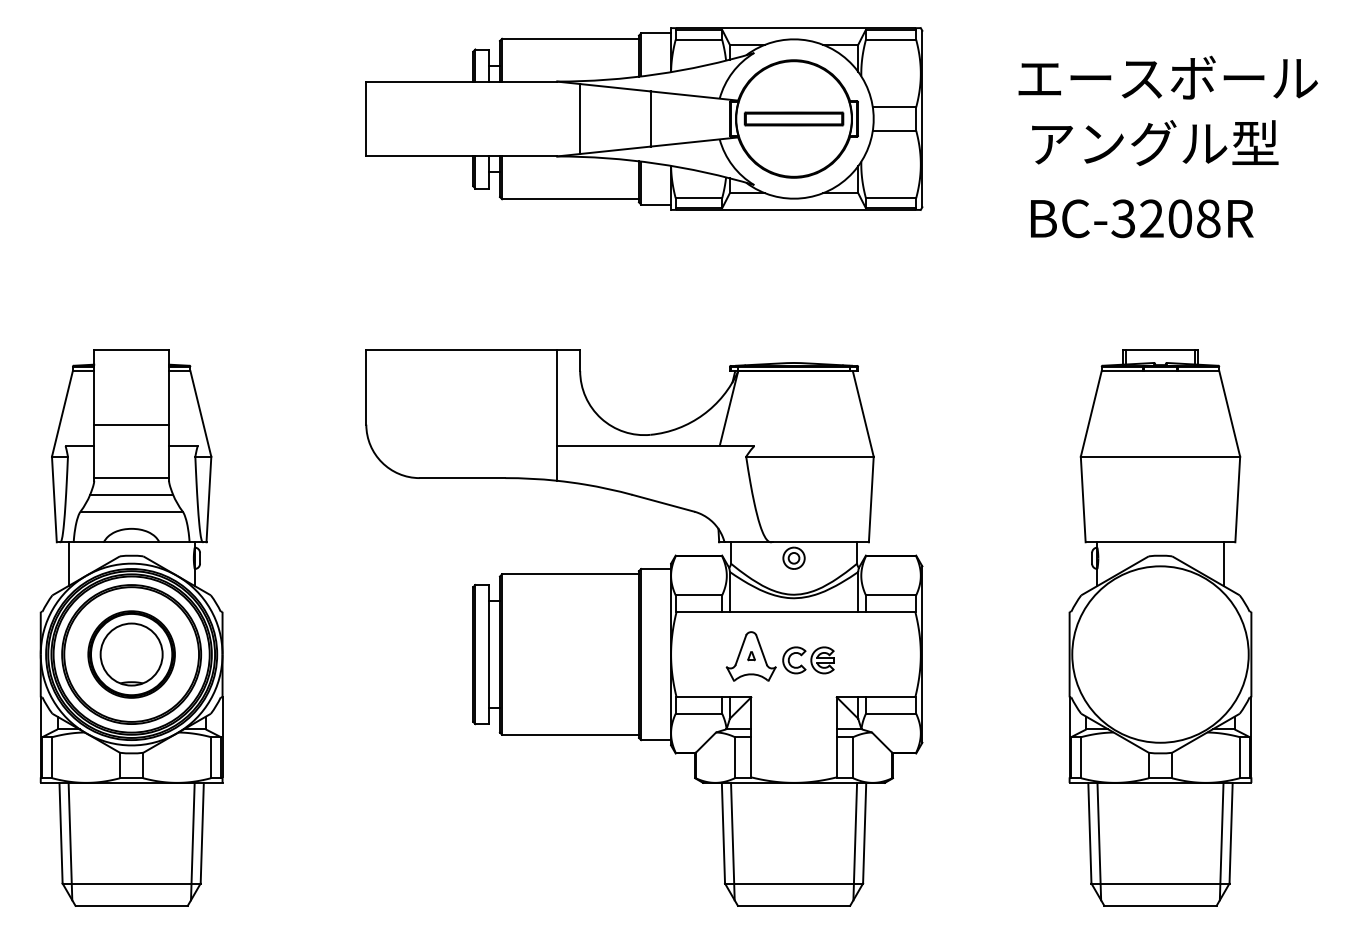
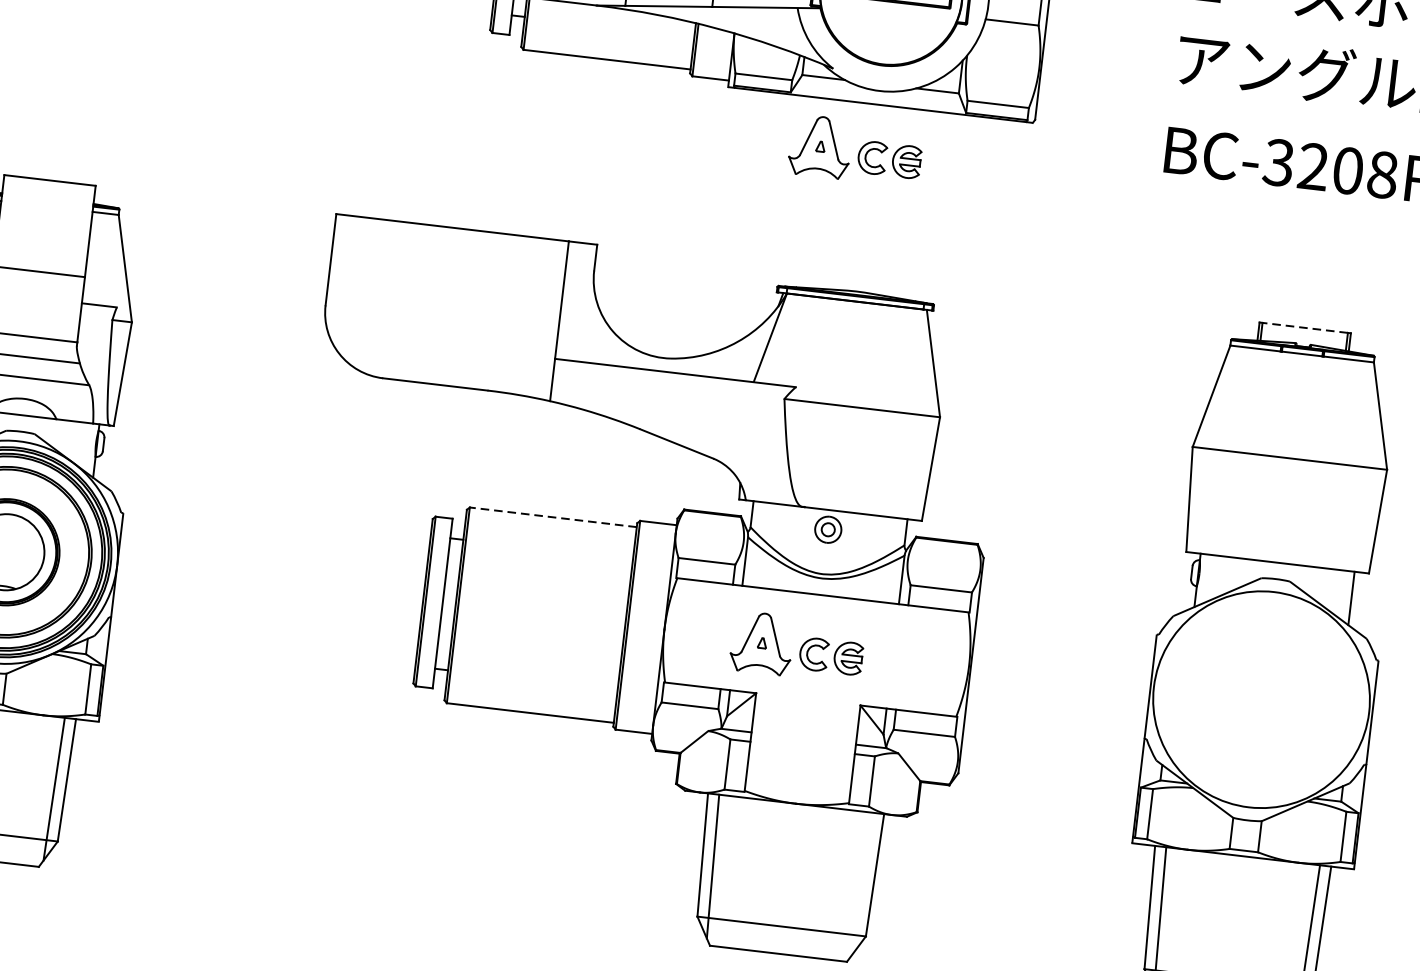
part: (779, 249) -> (854, 150), added
line: (1160, 349) -> (1305, 327), solid -> dashed
line: (570, 574) -> (553, 517), solid -> dashed
line: (855, 841) -> (862, 884), removed

